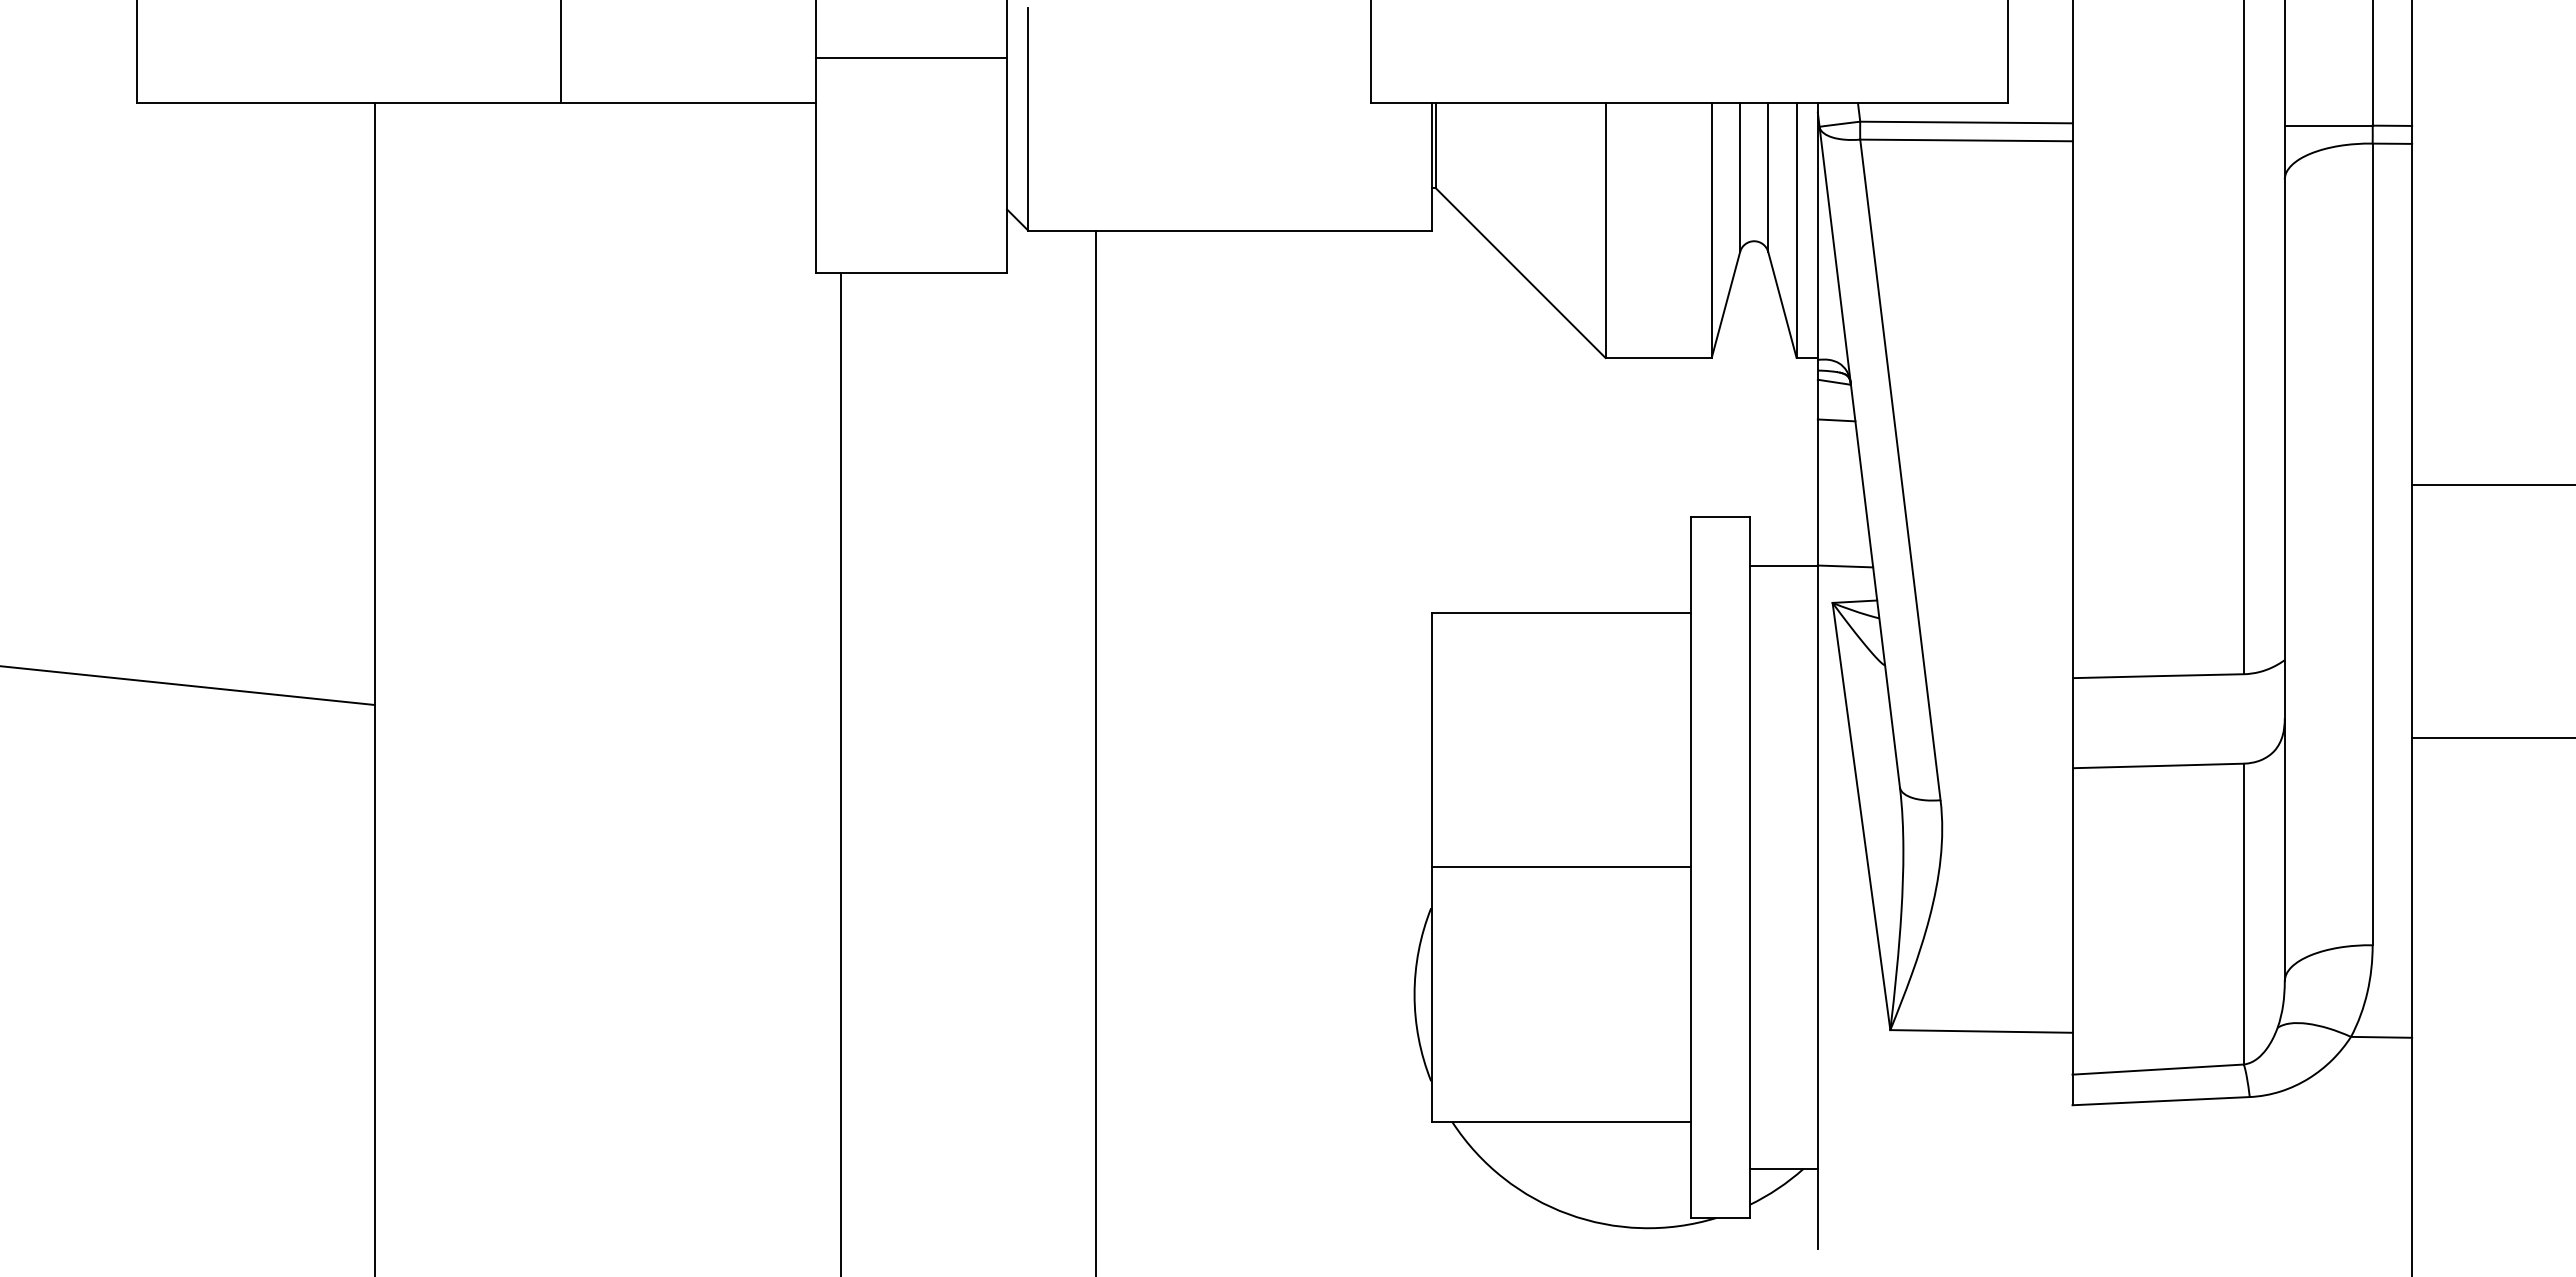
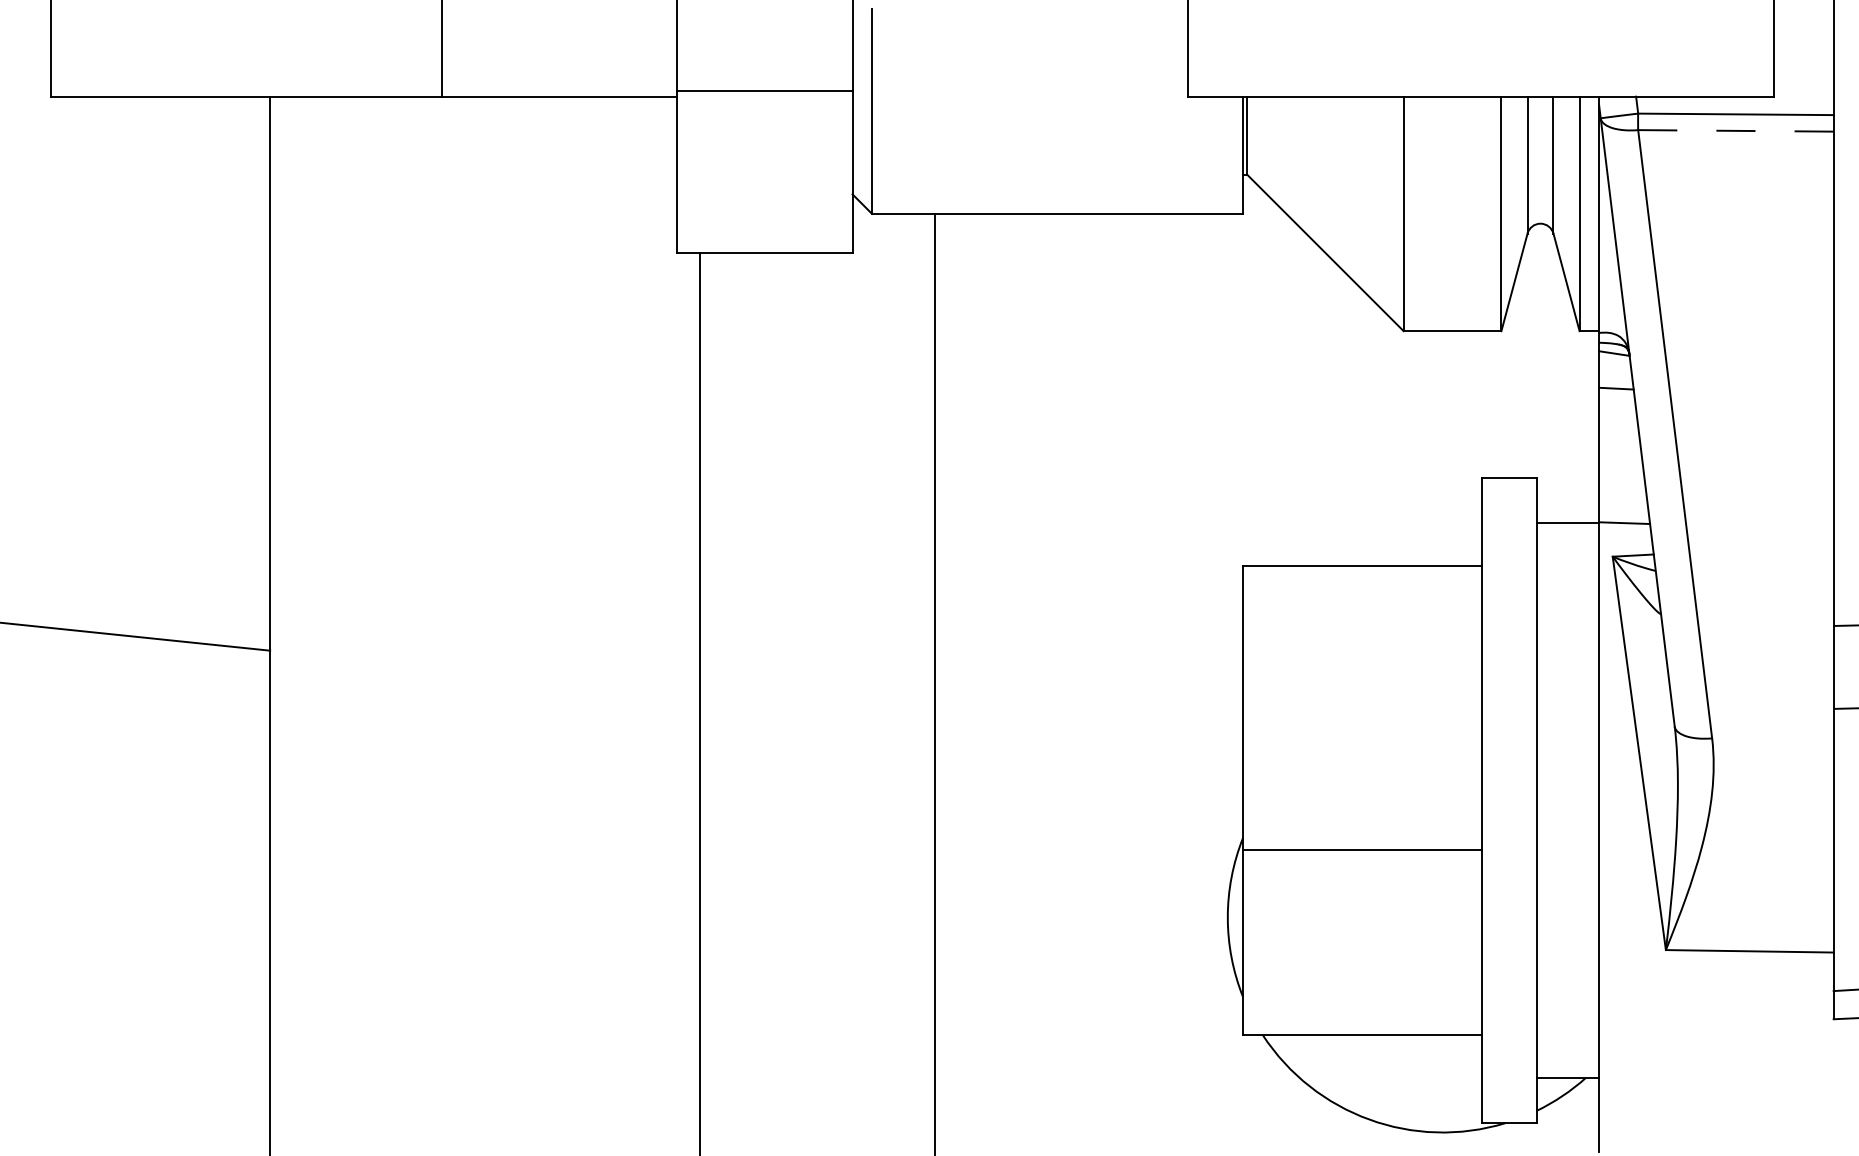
line: (911, 57) -> (764, 90), moved
line: (1965, 140) -> (1735, 130), solid -> dashed
line: (1560, 867) -> (1362, 850), moved

